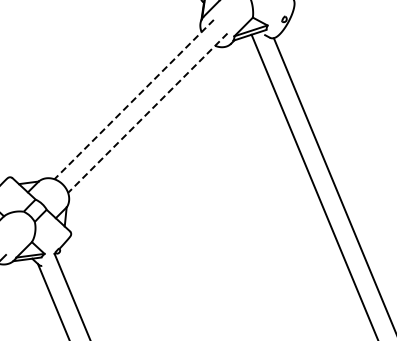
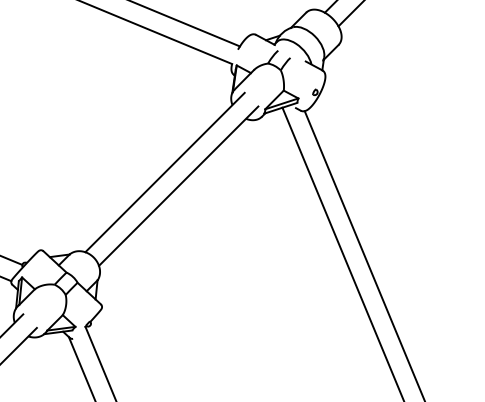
line: (134, 99) -> (165, 172), dashed -> solid
line: (147, 113) -> (178, 186), dashed -> solid

